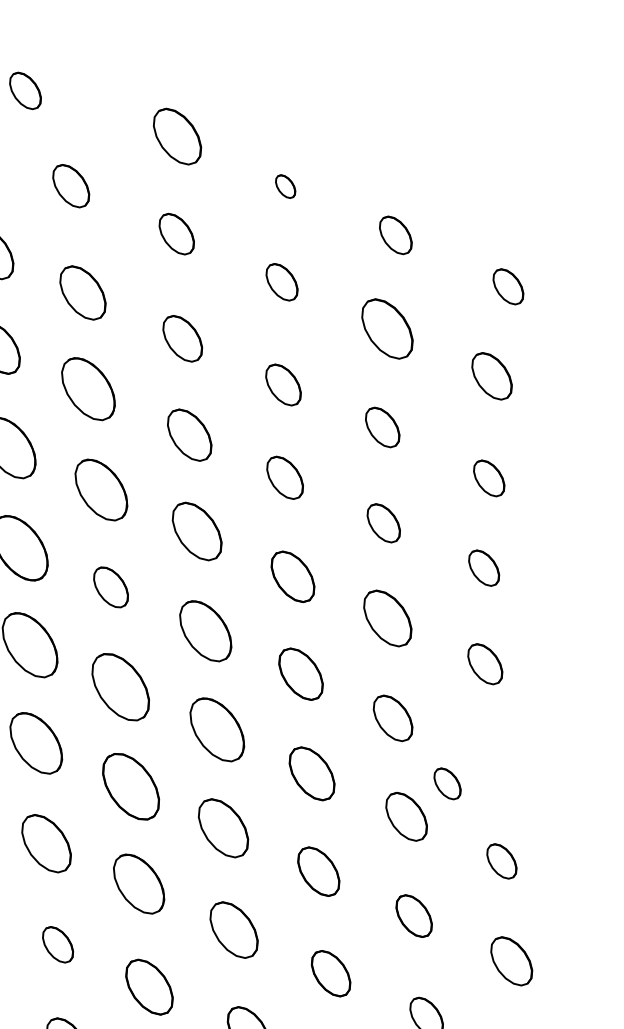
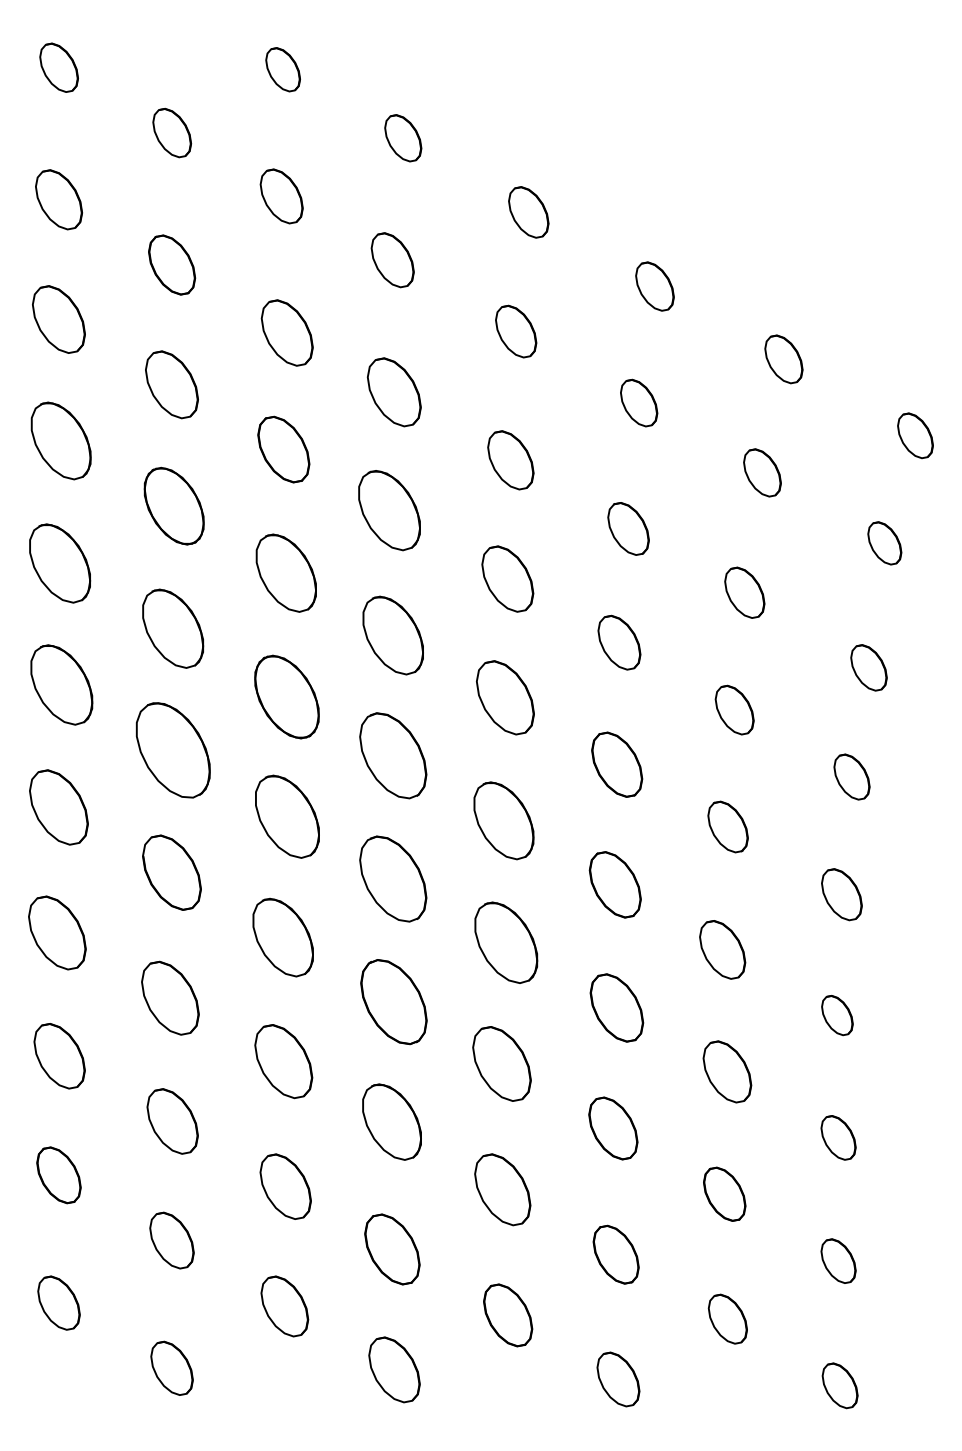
part: (25, 91) -> (403, 138), moved
part: (177, 136) -> (528, 212), size x0.71
part: (285, 186) -> (654, 286), size x1.67
part: (387, 328) -> (762, 472), size x0.62
part: (491, 376) -> (884, 543), size x0.71
part: (111, 587) -> (393, 755), size x1.67
part: (387, 618) -> (727, 826), size x0.71
part: (447, 783) -> (837, 1015), moved
part: (57, 944) -> (285, 1186), size x1.43
part: (511, 960) -> (838, 1260), size x0.71

